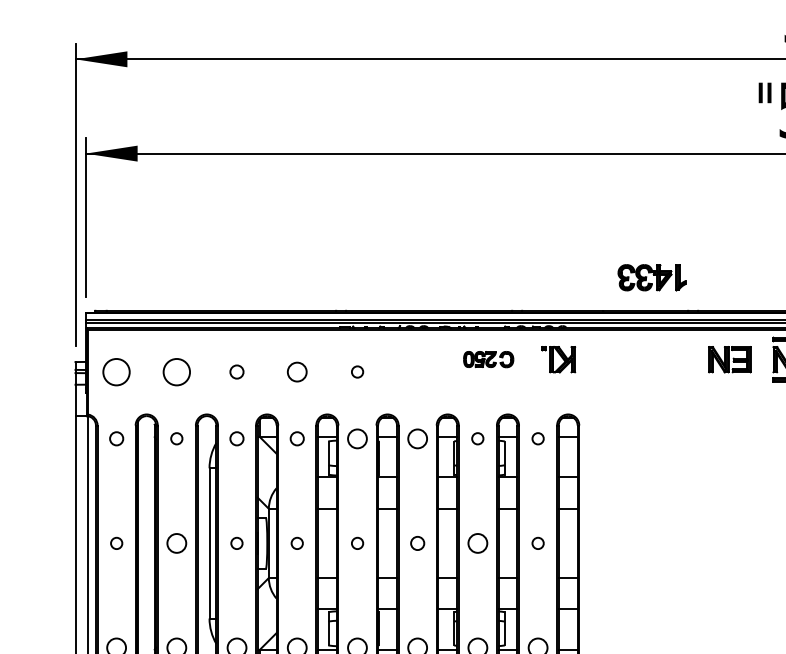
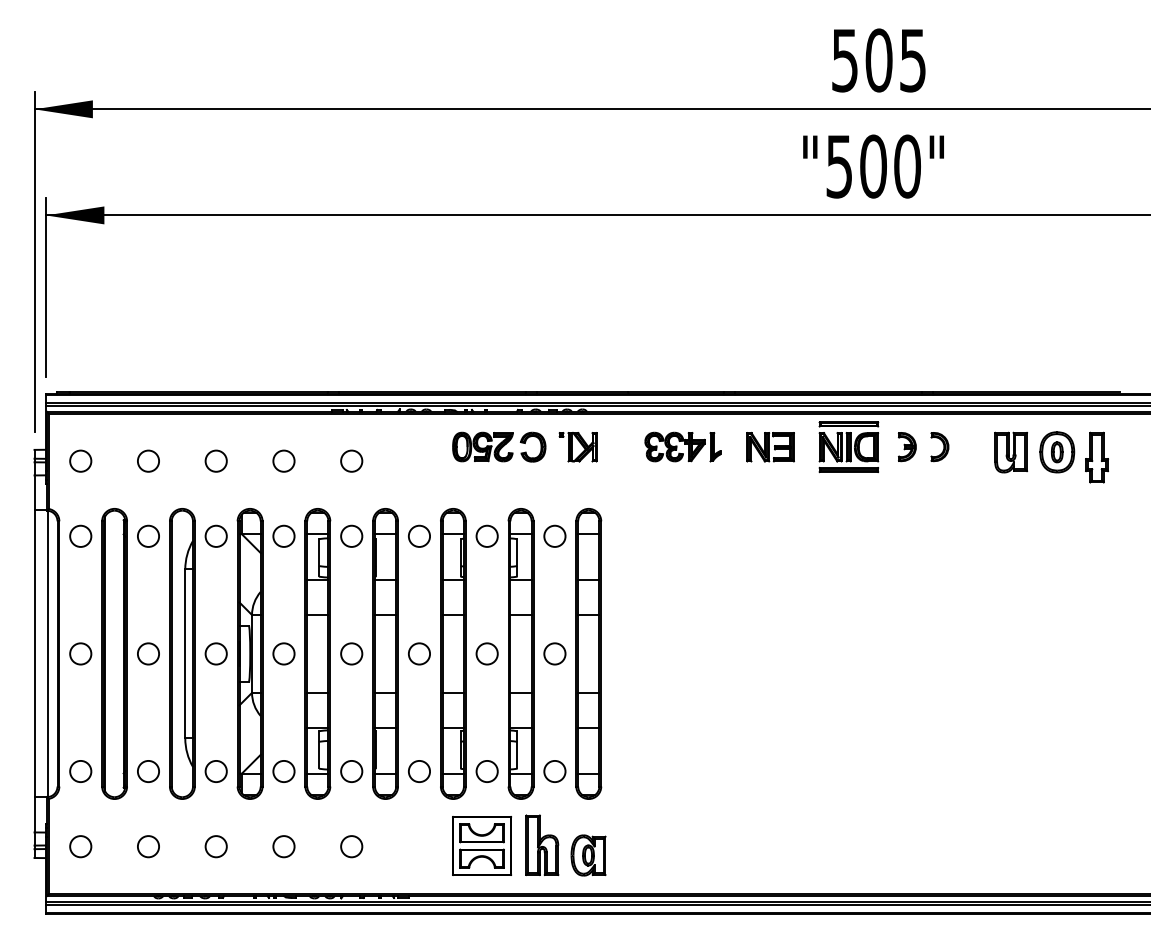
part: (651, 277) -> (682, 446), moved
part: (488, 359) -> (499, 446), size x1.67
circle: (116, 371) -> (80, 460), size x0.71
circle: (176, 371) -> (148, 460), size x0.71
circle: (236, 371) -> (215, 460), size x1.43
circle: (357, 371) -> (351, 460), size x1.67
circle: (116, 438) -> (80, 535), size x1.43
circle: (176, 438) -> (148, 535), size x1.67
circle: (236, 438) -> (215, 535), size x1.43
circle: (296, 438) -> (283, 535), size x1.43
circle: (477, 438) -> (486, 535), size x1.67
circle: (537, 438) -> (554, 535), size x1.67
circle: (116, 543) -> (80, 653), size x1.67
circle: (236, 543) -> (215, 653), size x1.67
circle: (296, 543) -> (283, 653), size x1.67
circle: (357, 543) -> (351, 653), size x1.67
circle: (417, 543) -> (419, 653), size x1.43
circle: (537, 543) -> (554, 653), size x1.67

